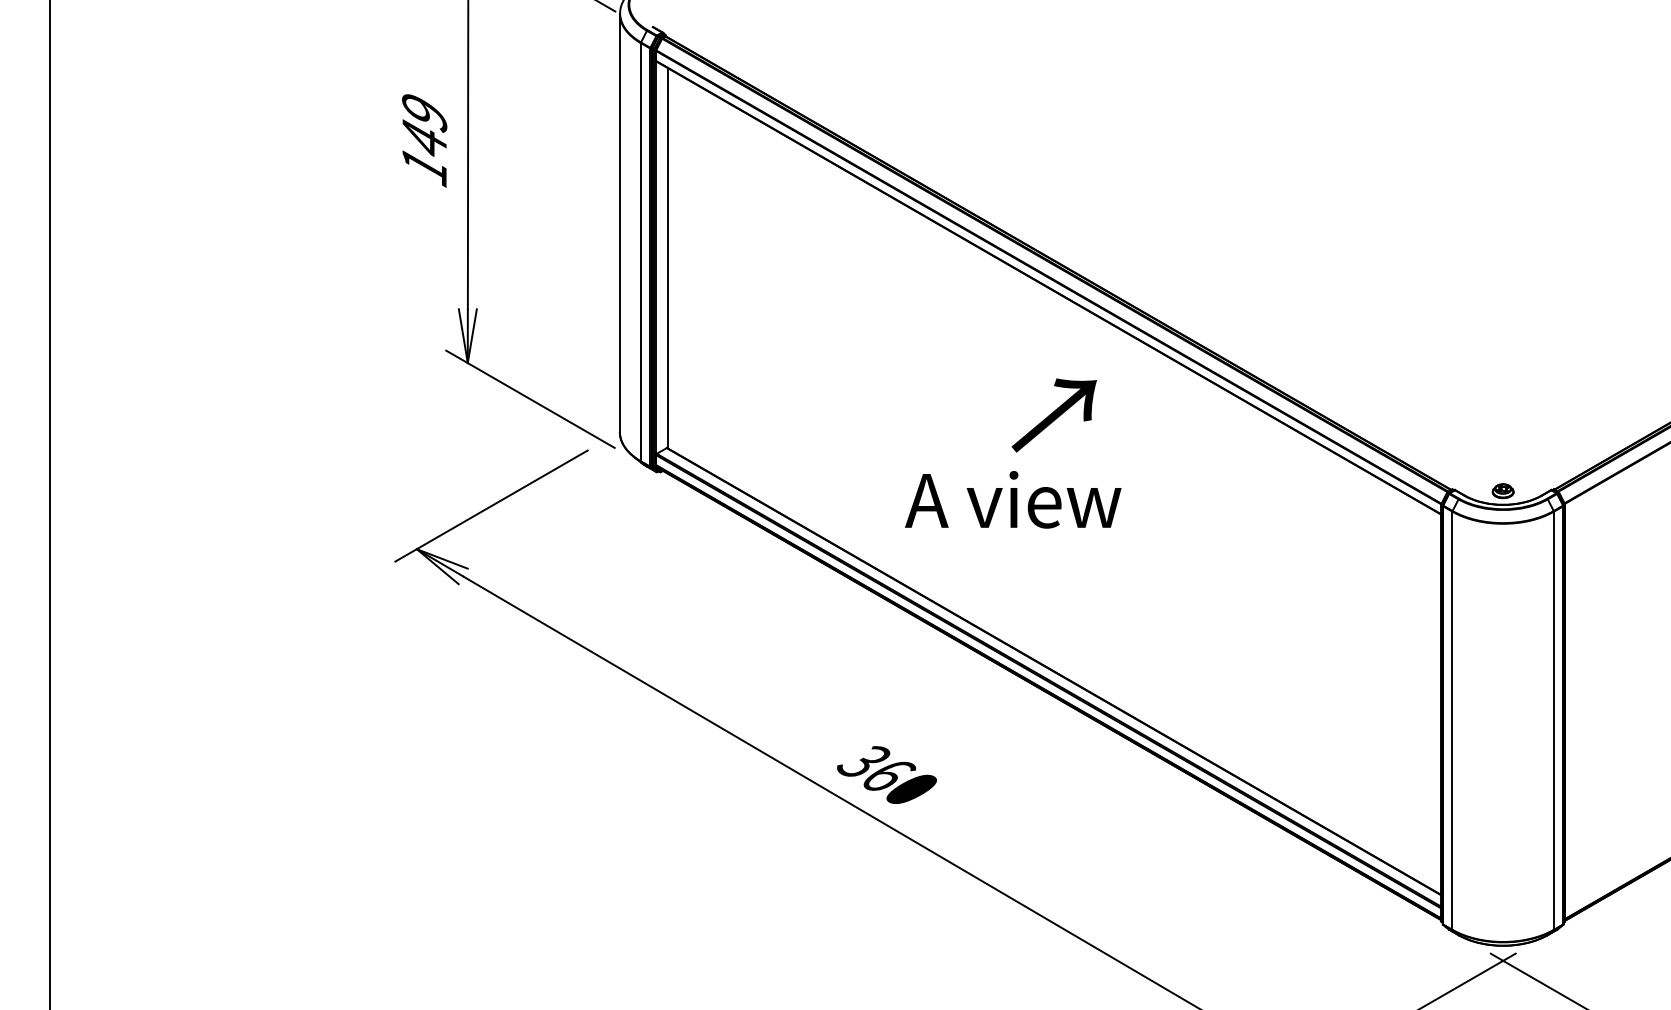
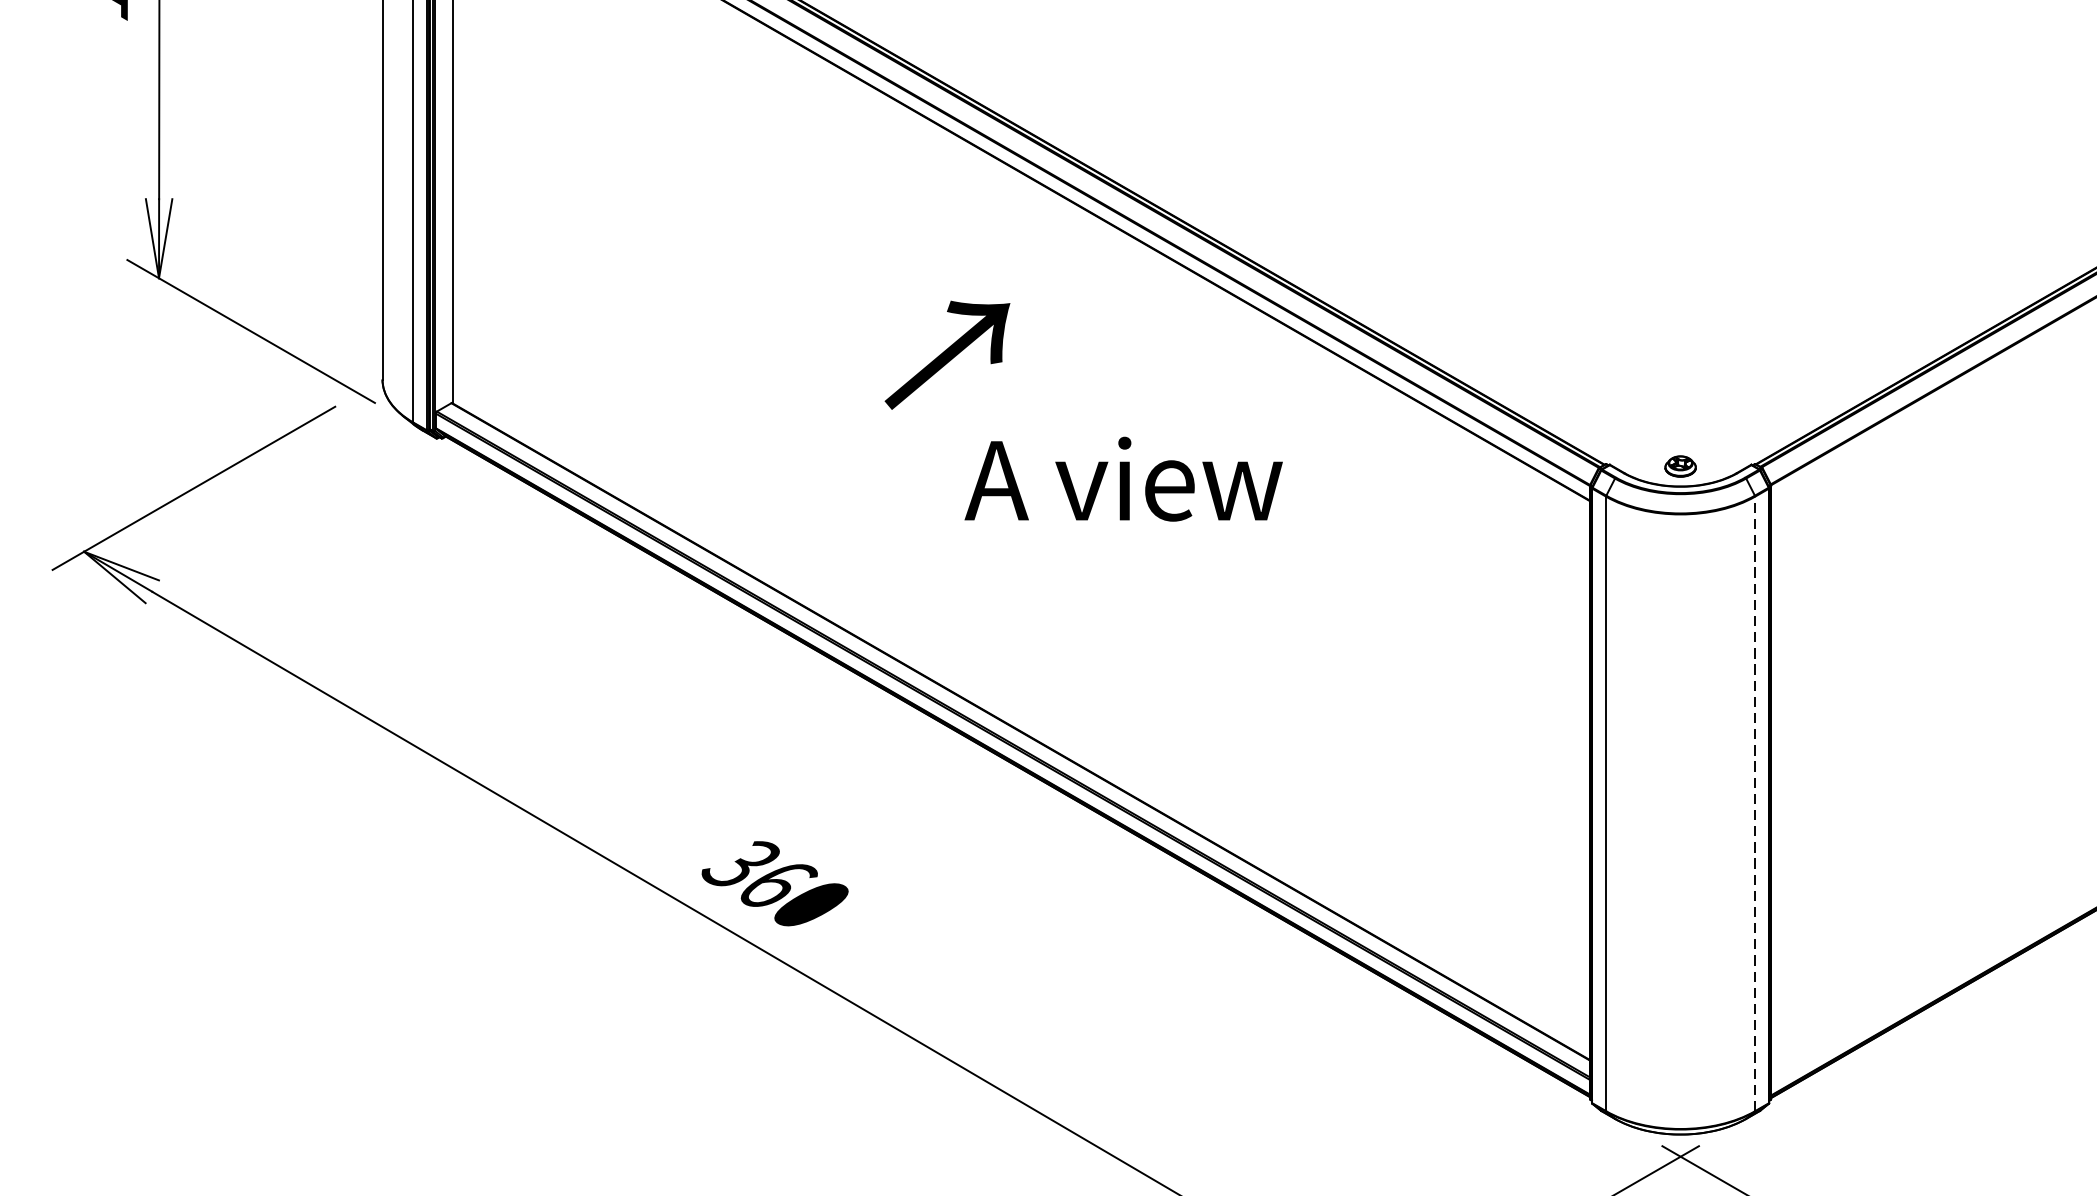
text: (1053, 415) -> (946, 355), moved
text: (1013, 499) -> (1124, 478), moved
line: (1553, 720) -> (1754, 803), solid -> dashed

